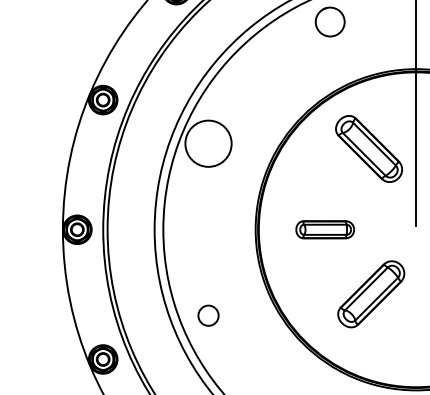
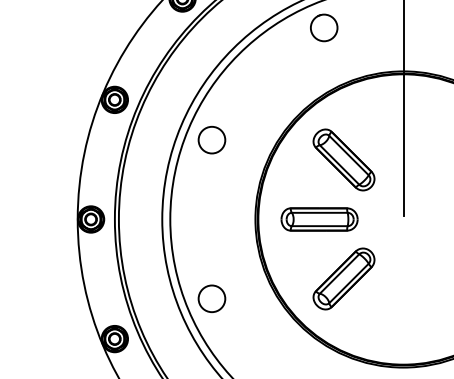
circle: (208, 143) -> (211, 139), size x0.62
part: (368, 148) -> (343, 159), moved
part: (325, 229) -> (319, 219), size x1.43
part: (370, 293) -> (343, 278), moved
circle: (208, 315) -> (211, 298), size x1.43

